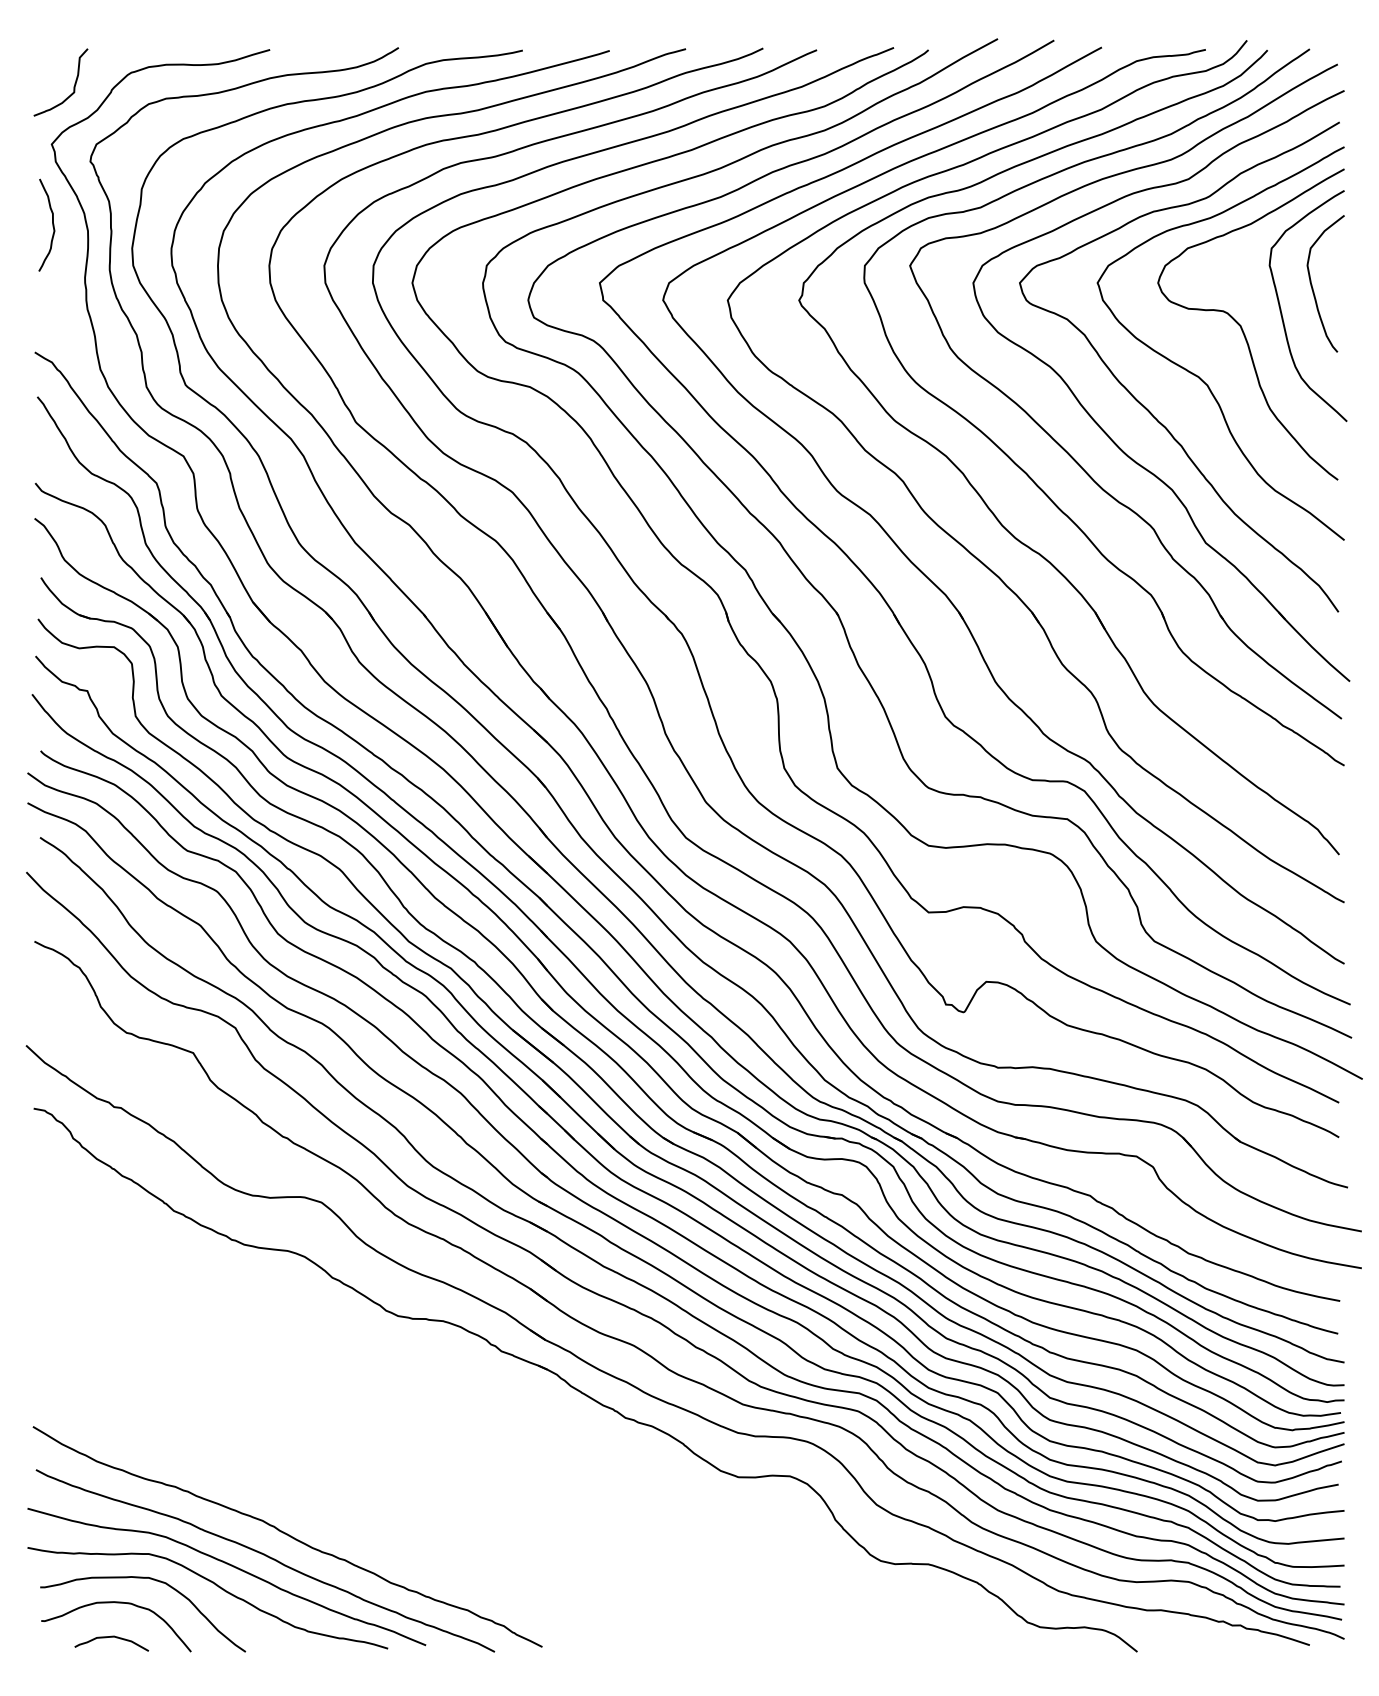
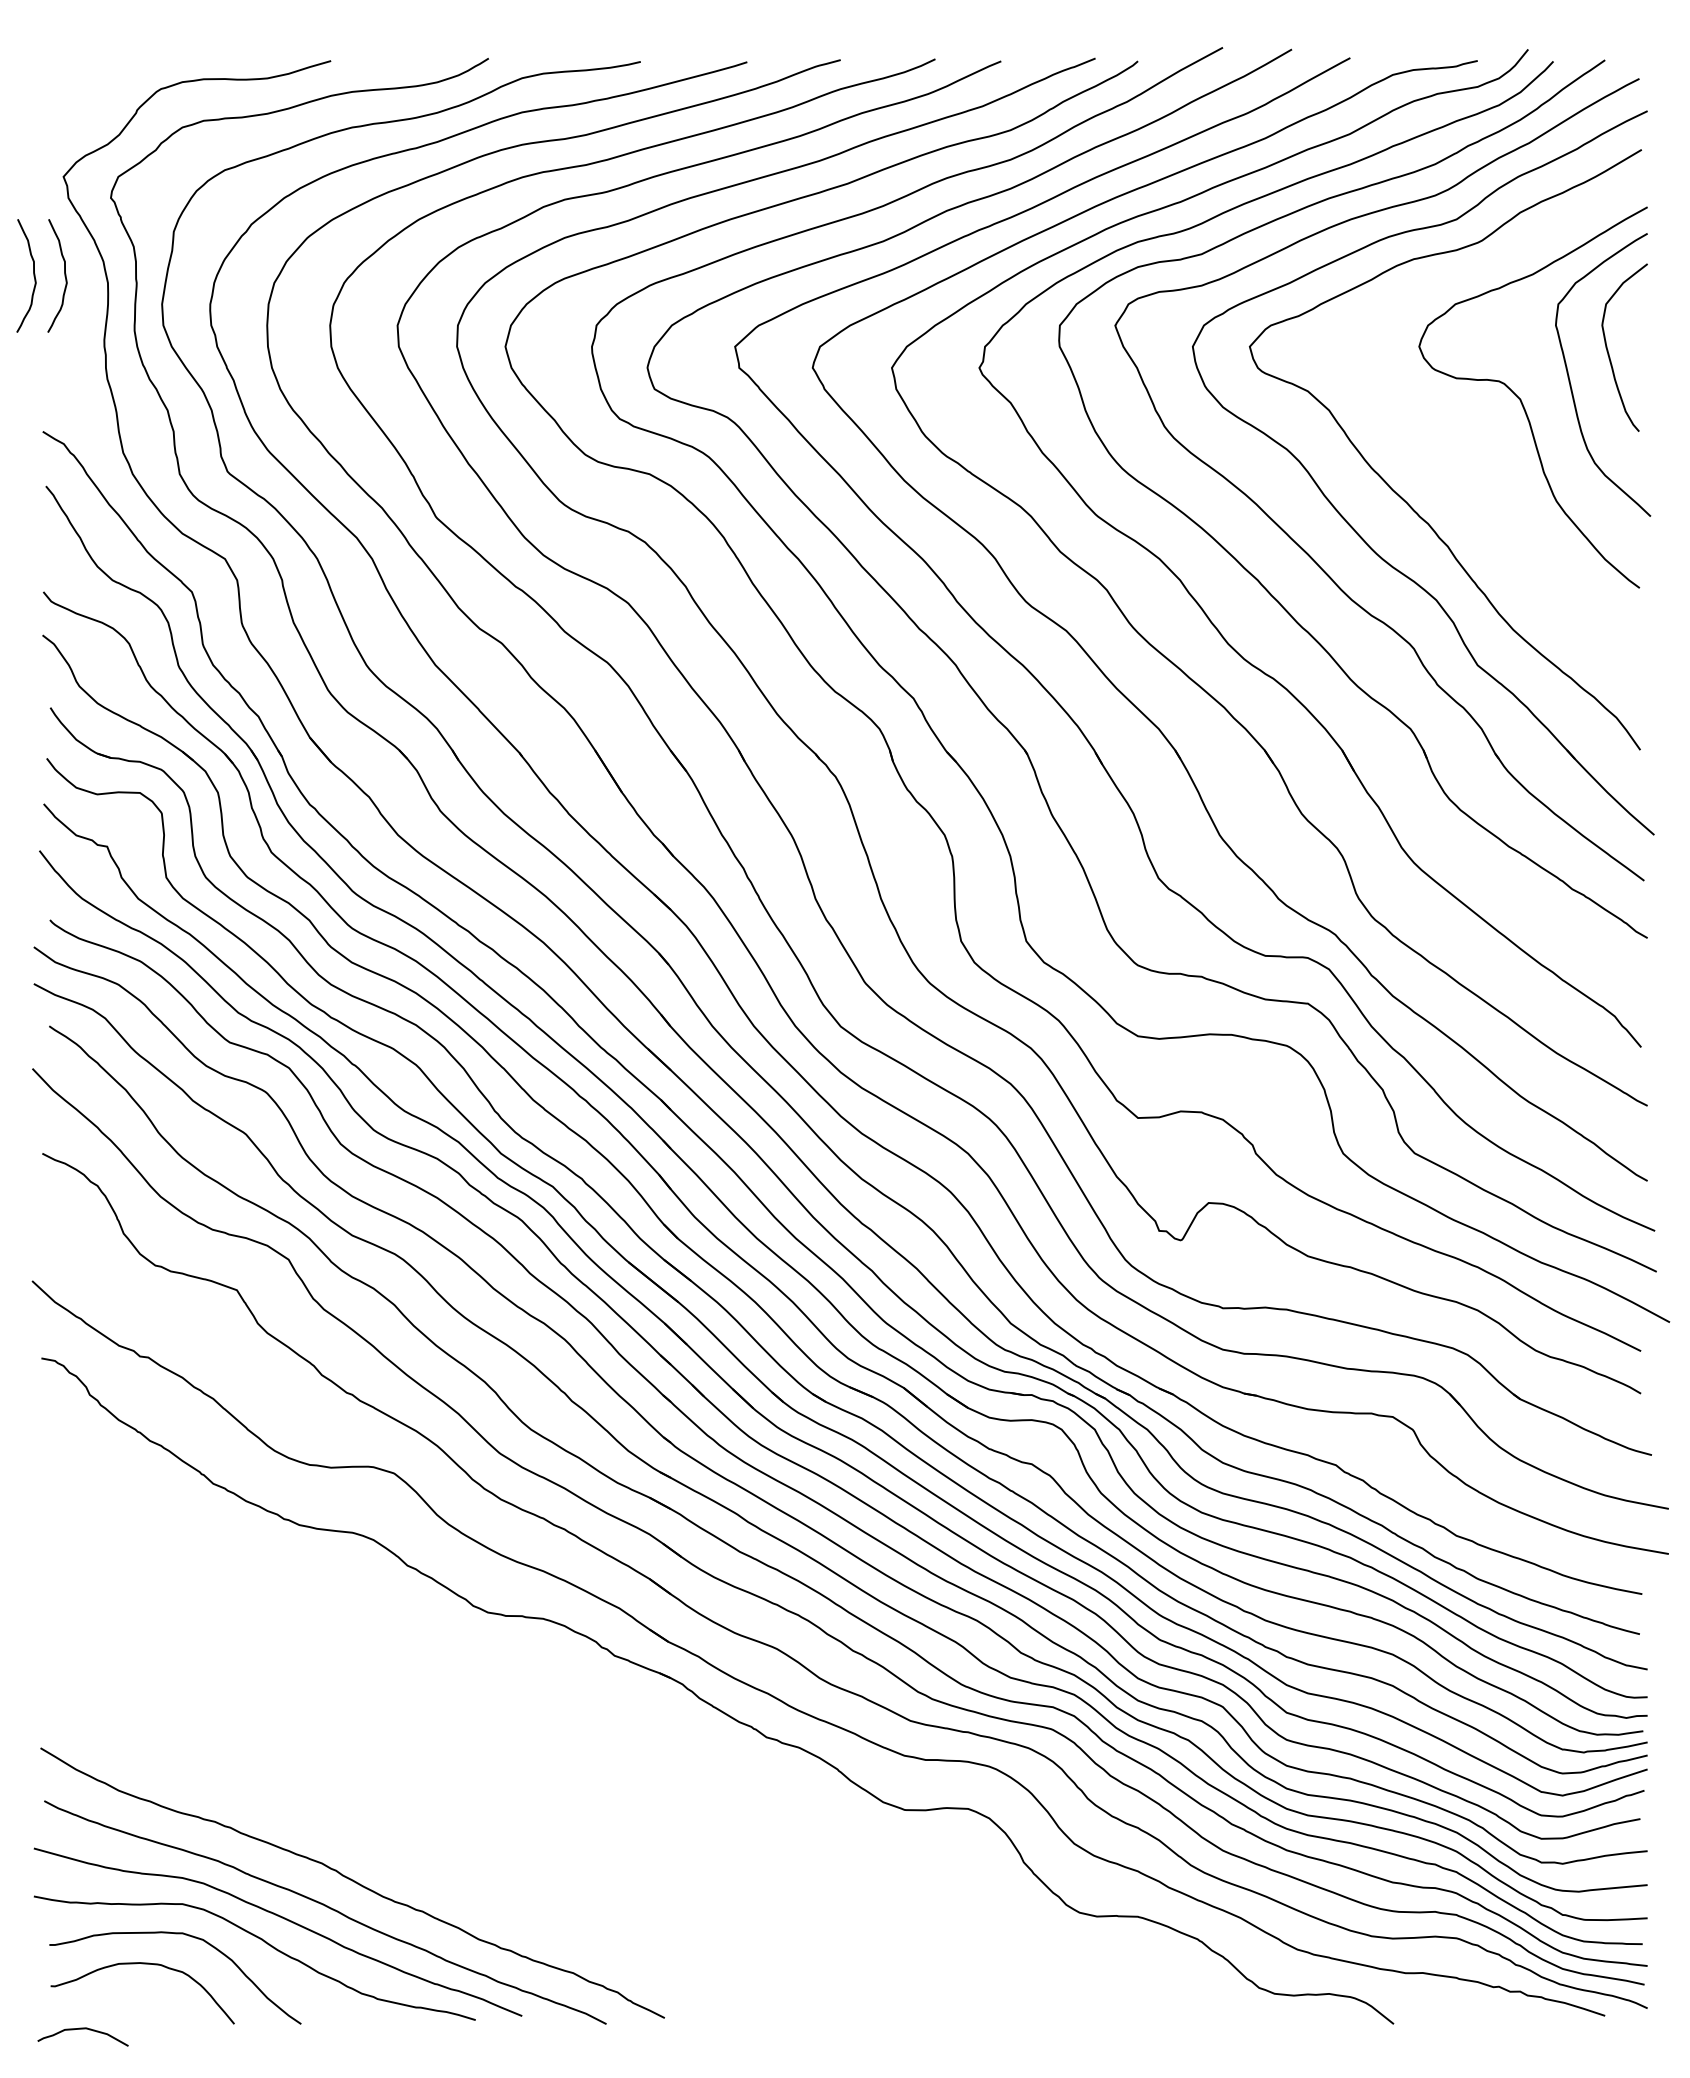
curve: (73, 86) -> (90, 105), removed
curve: (27, 224) -> (33, 275), added
curve: (1198, 375) -> (1468, 460), removed
curve: (111, 1637) -> (82, 2029), moved

